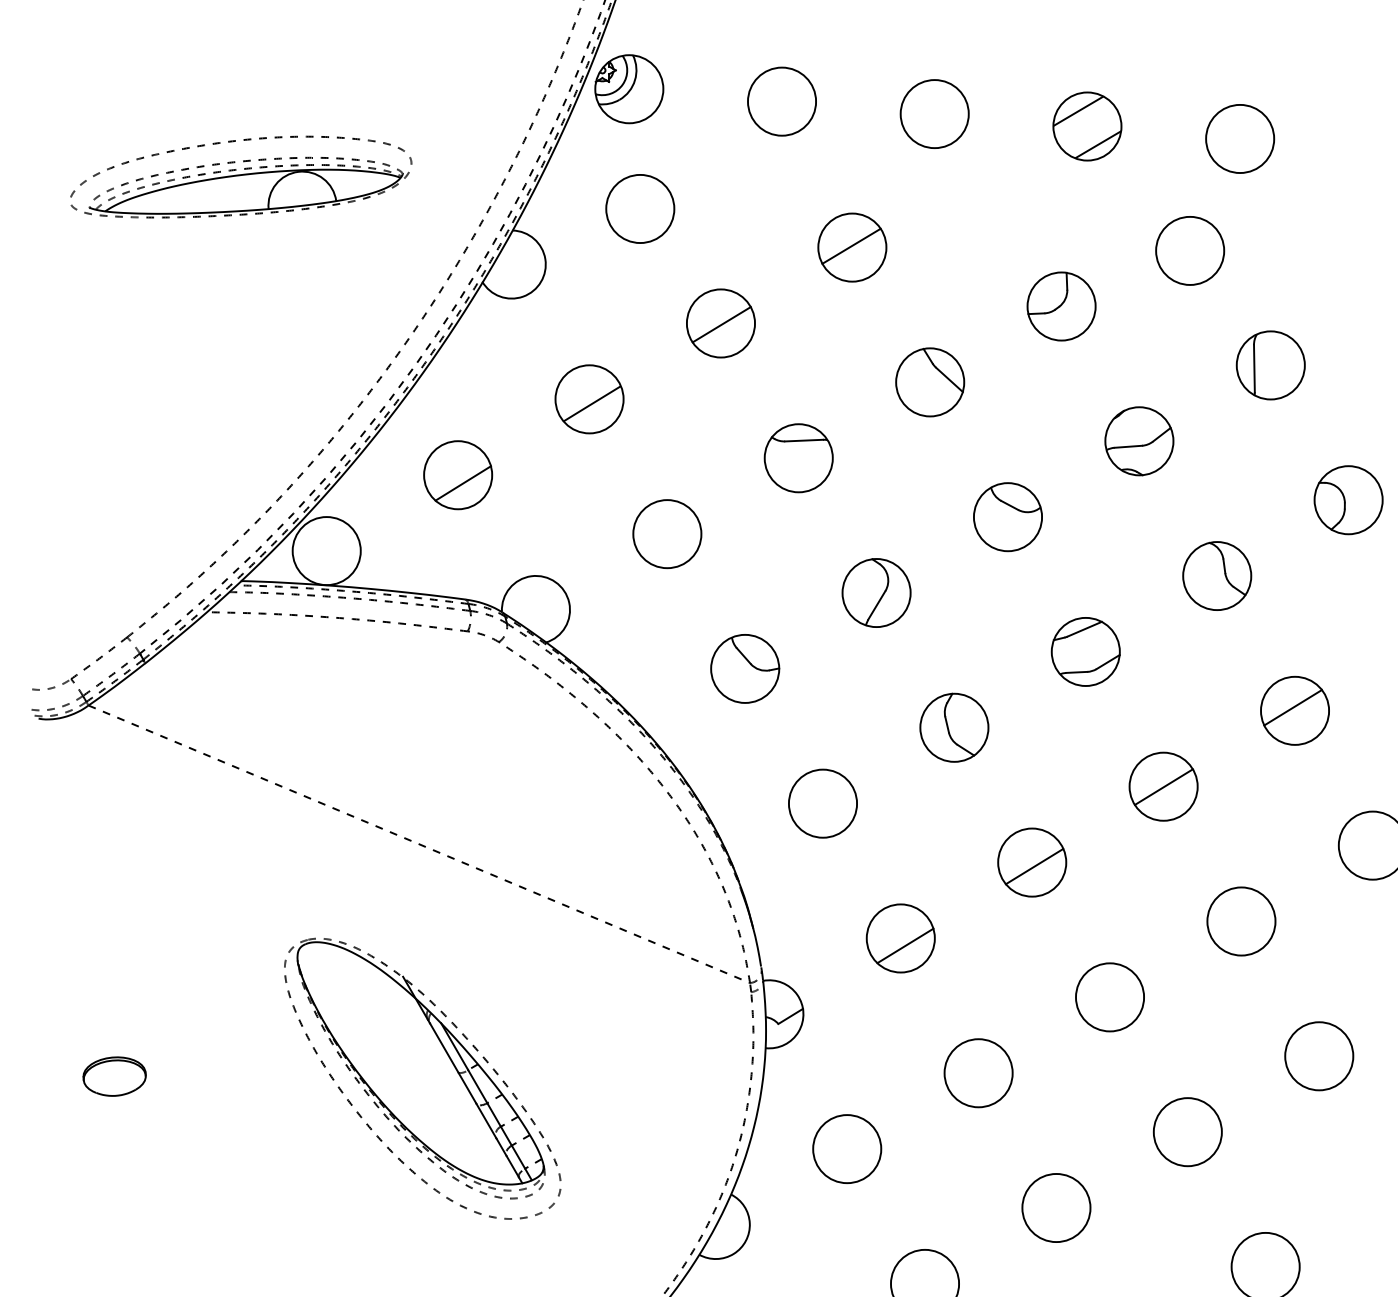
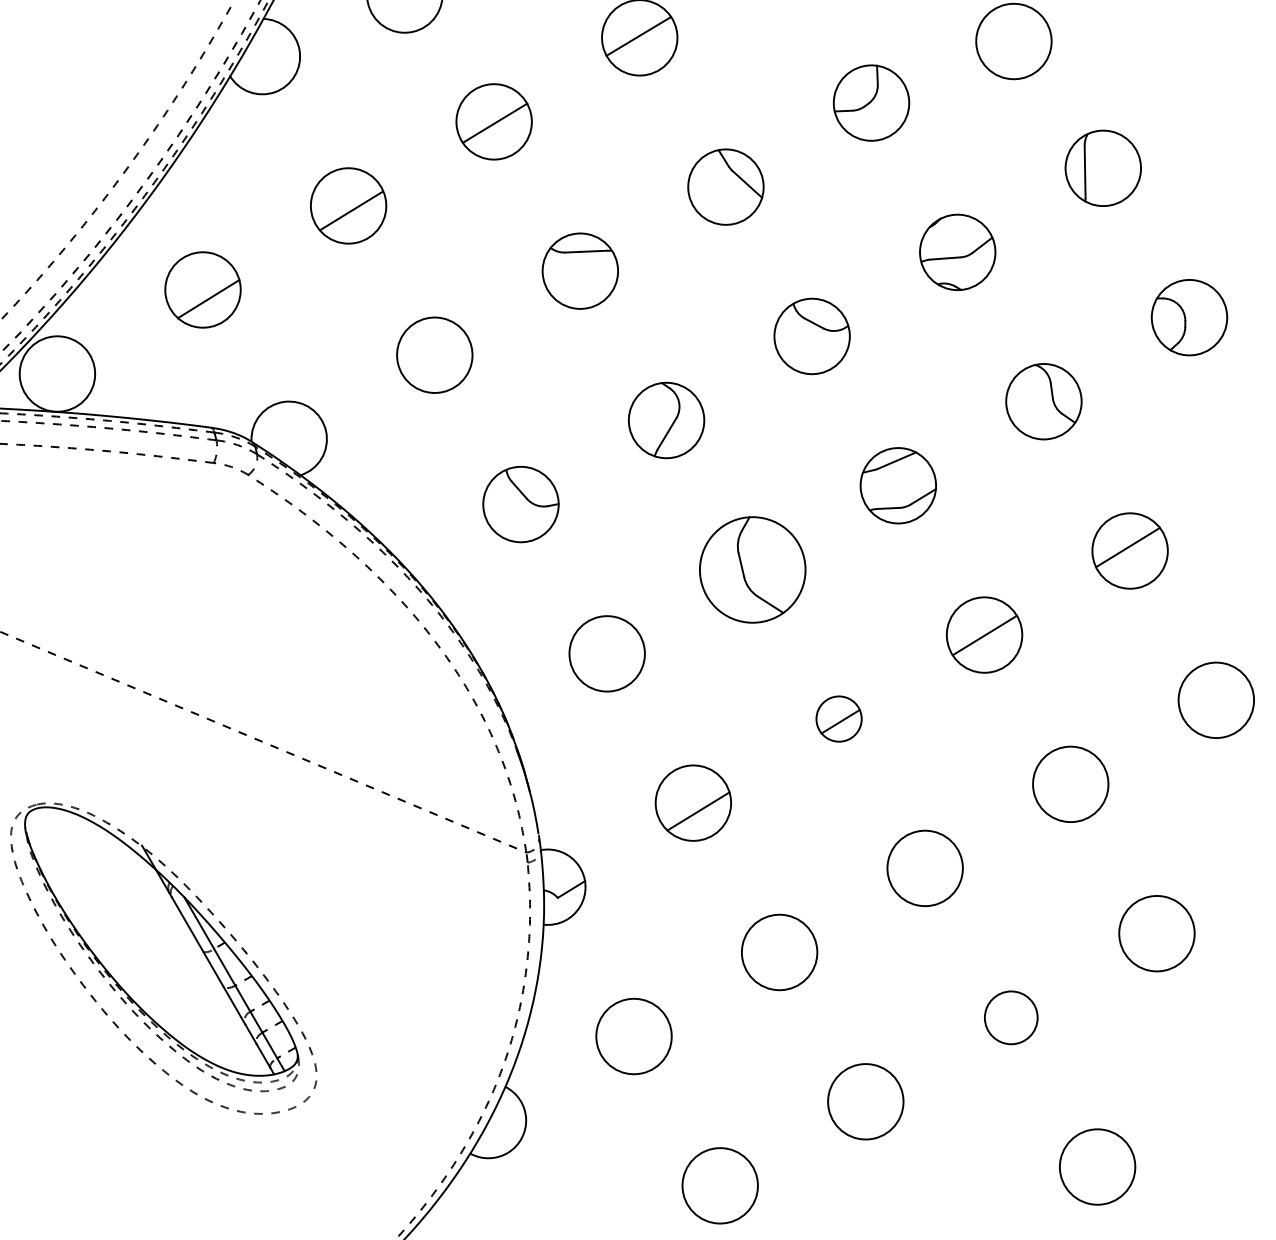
part: (954, 727) -> (752, 569), size x1.4
part: (1032, 862) -> (839, 719), size x0.6
circle: (1187, 1132) -> (1010, 1018), size x0.7

